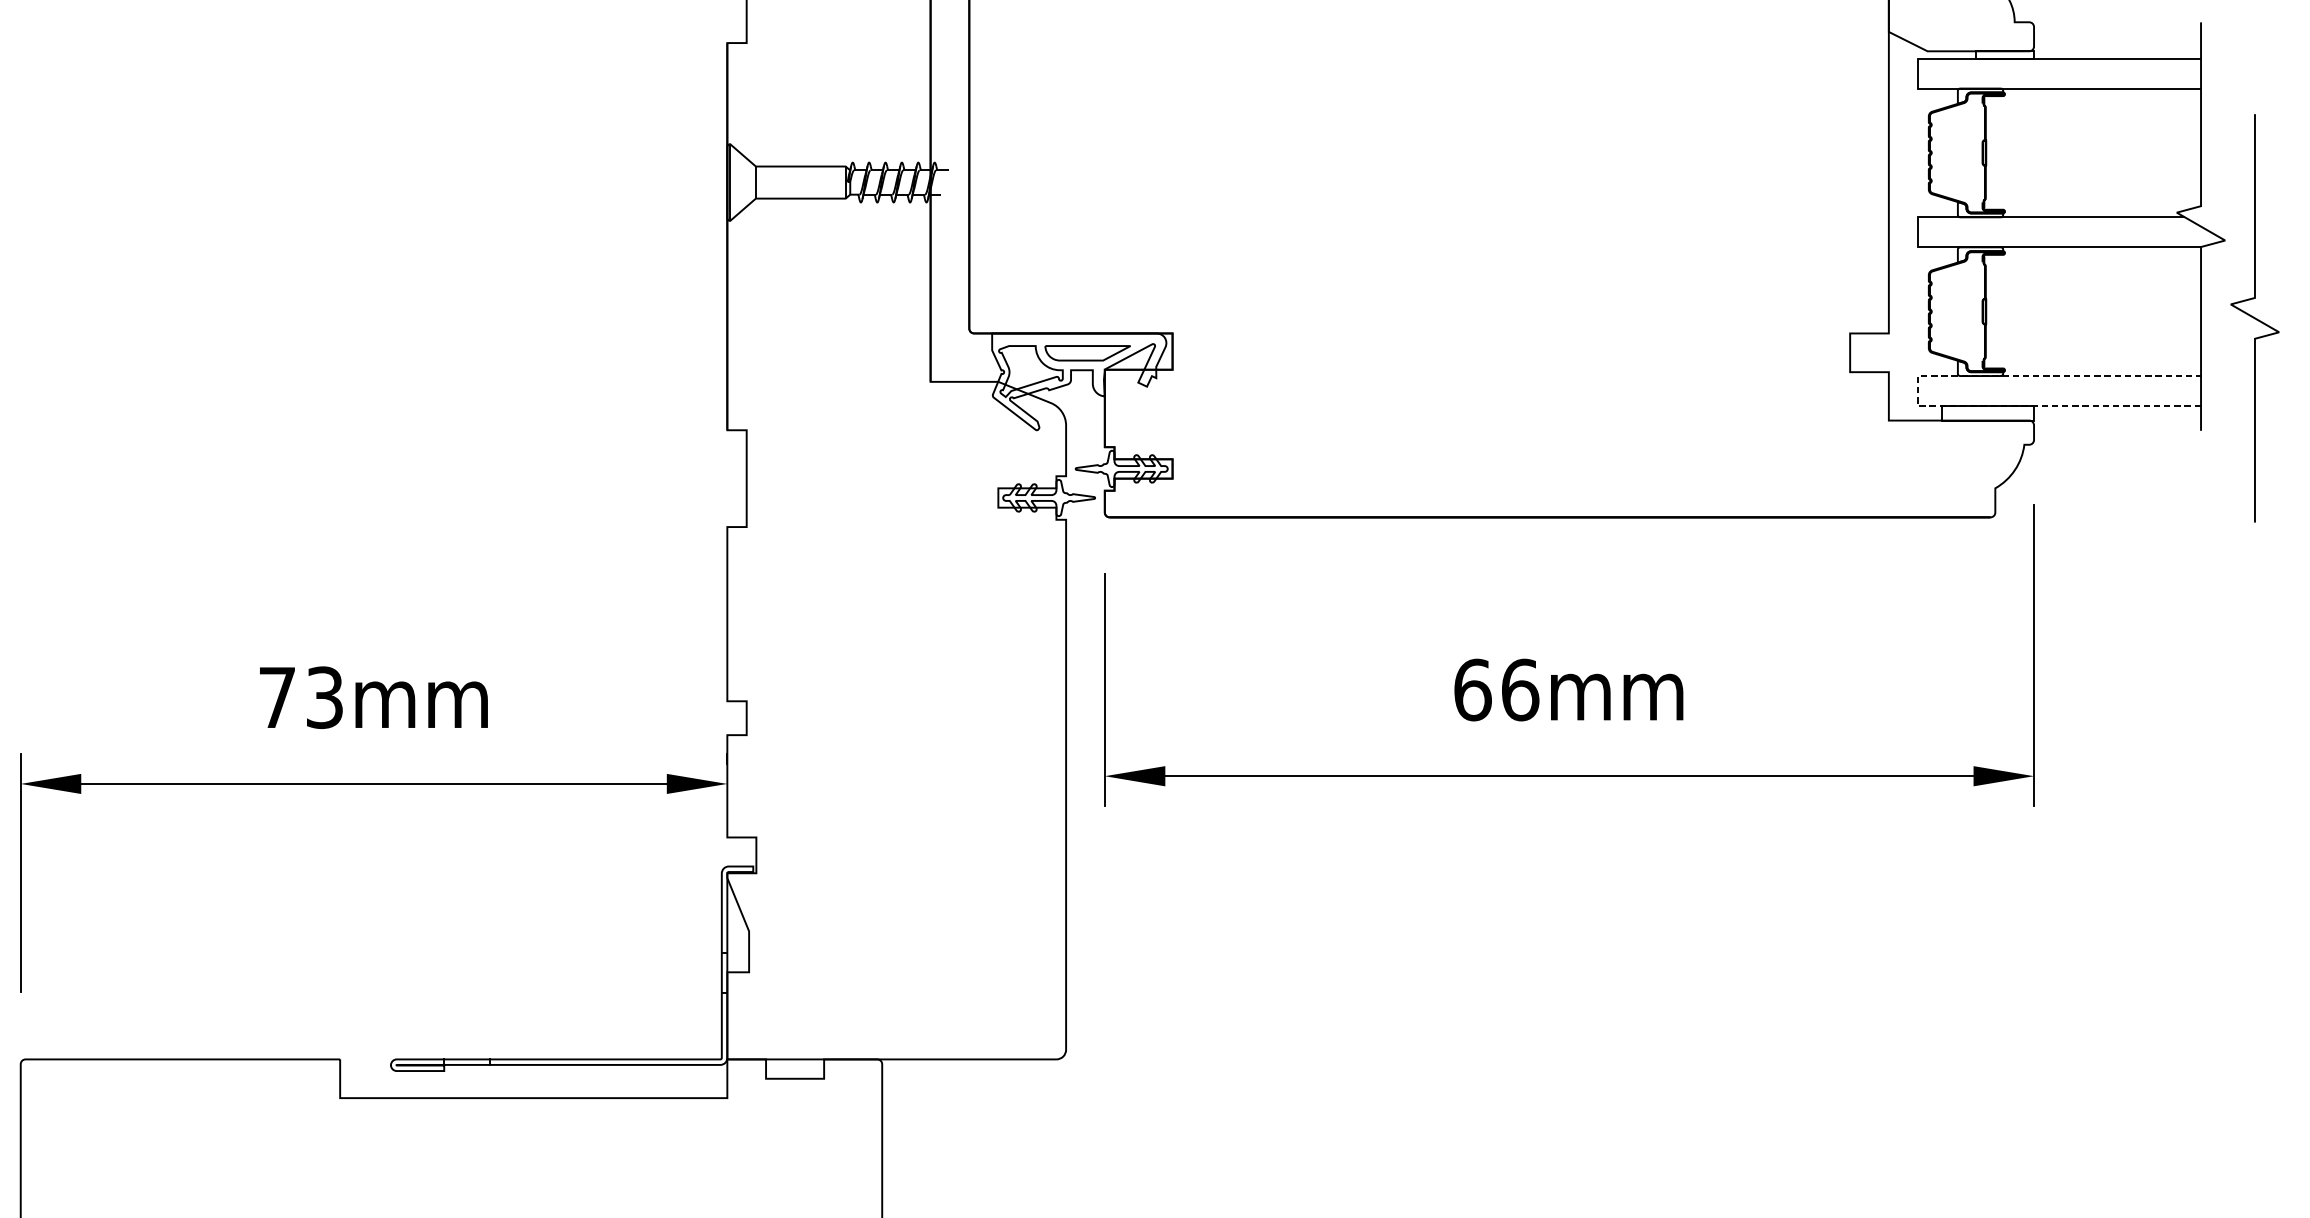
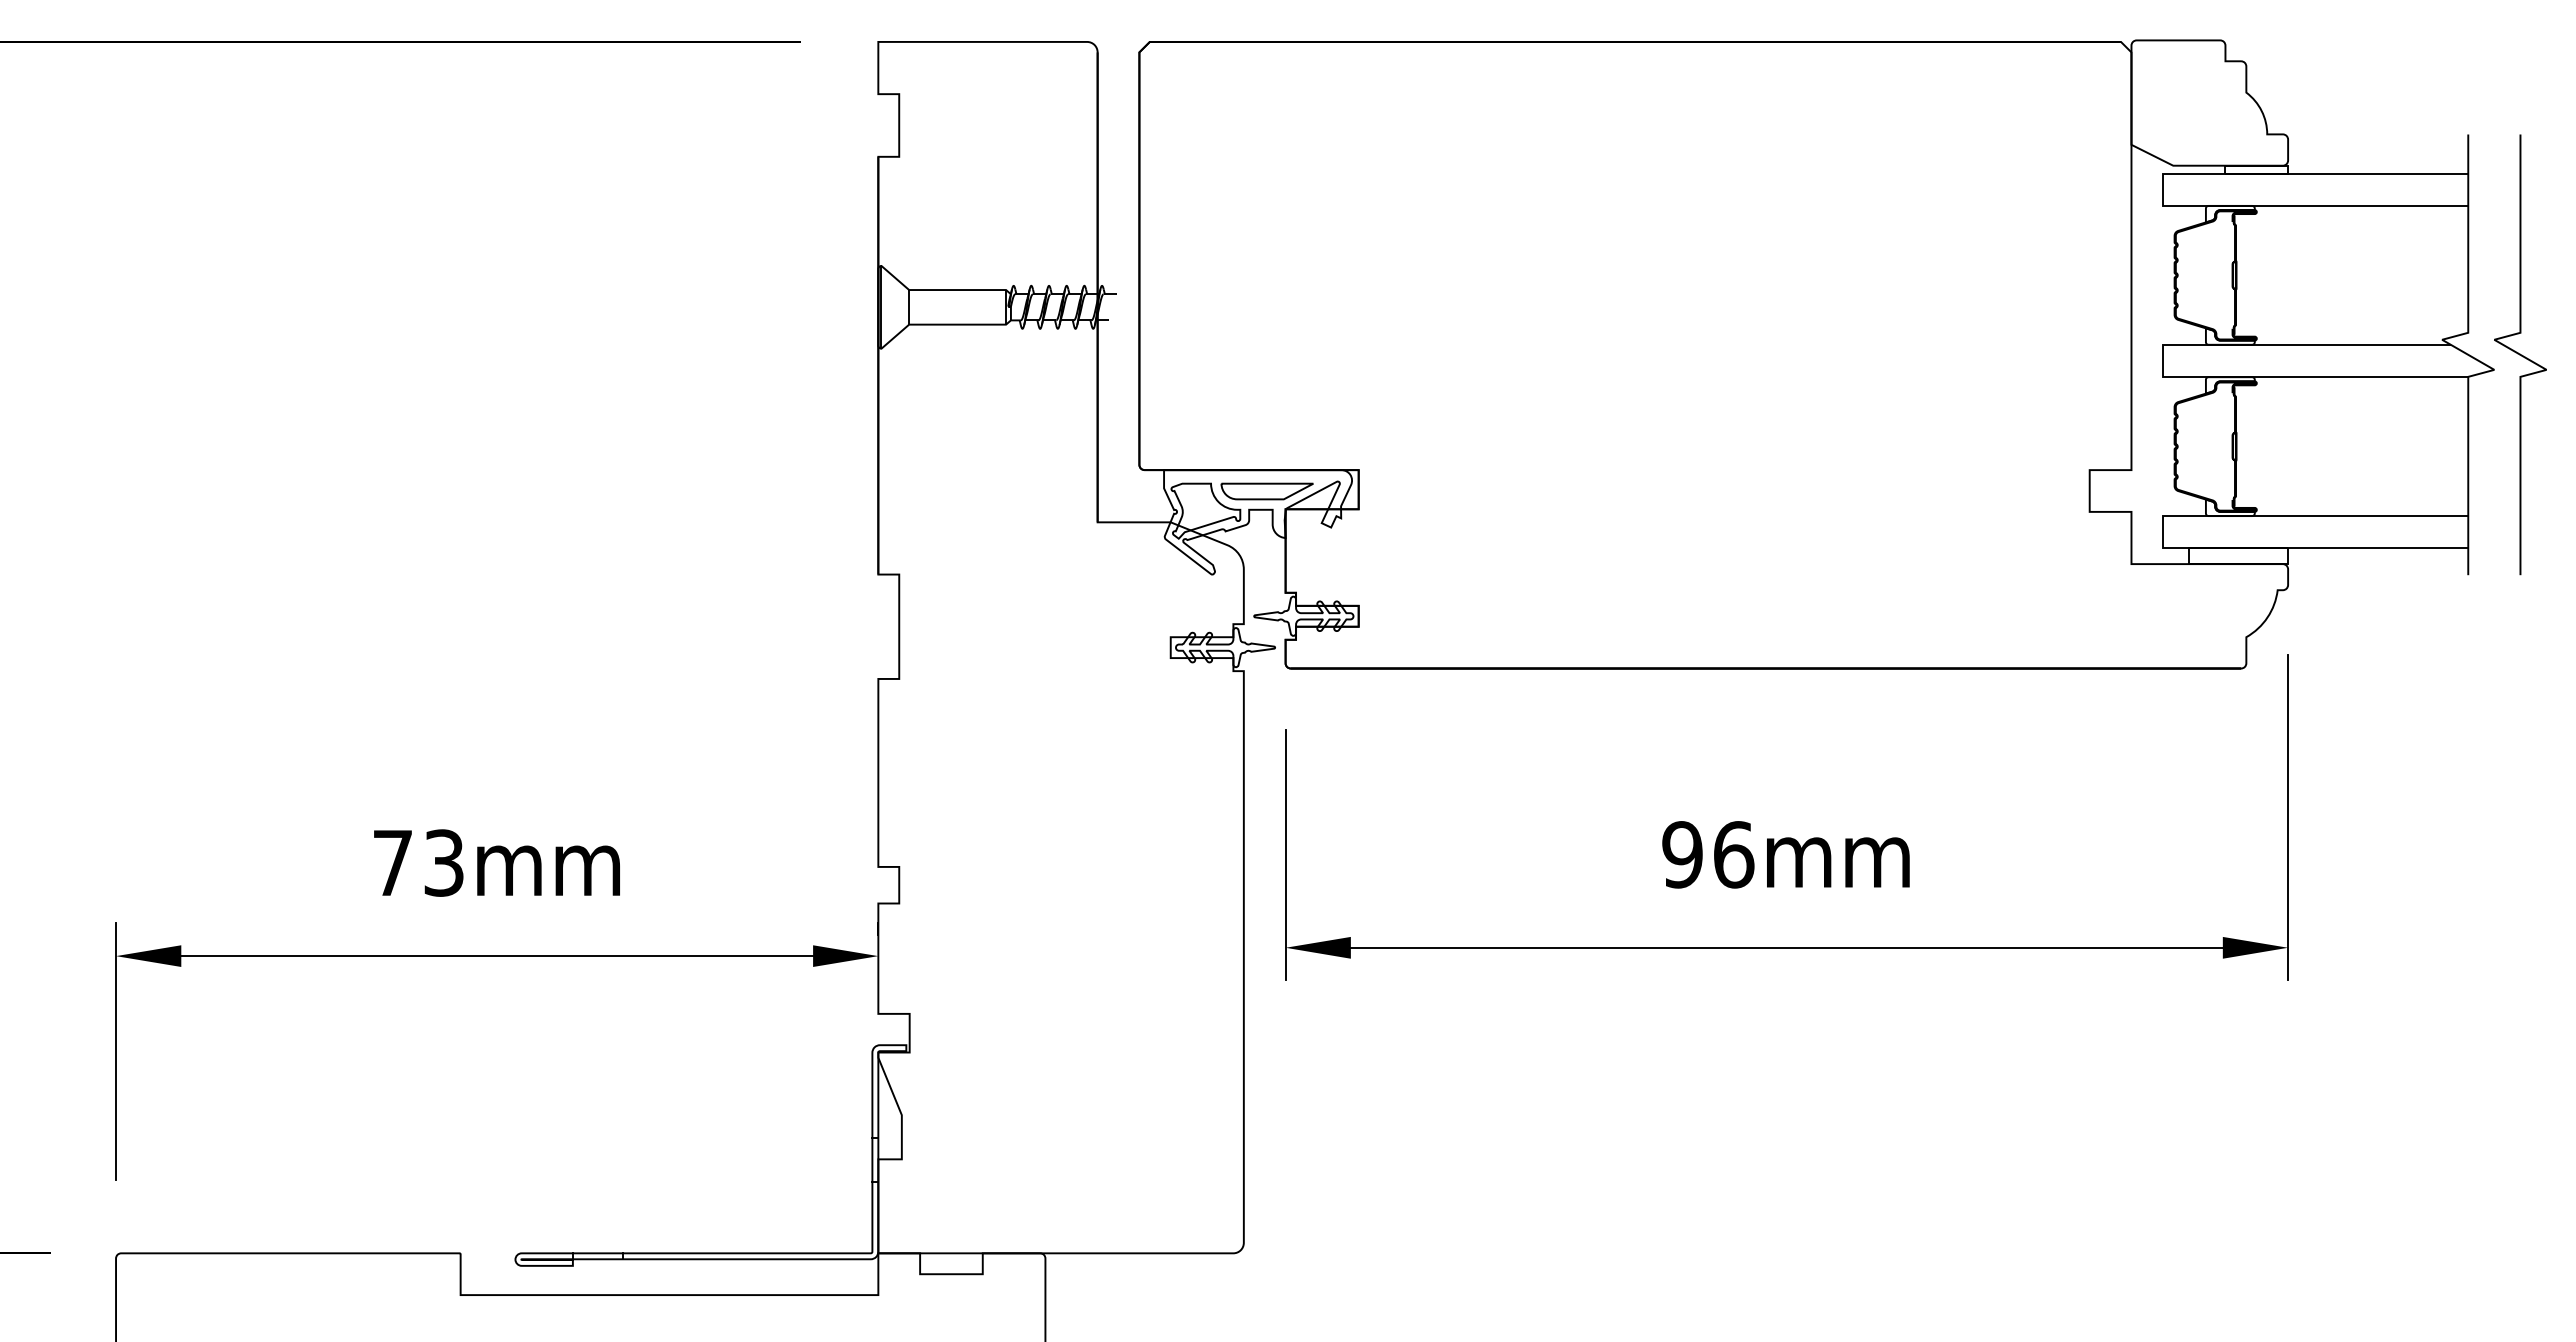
curve: (2255, 318) -> (2520, 354), moved
line: (1917, 390) -> (2162, 531), dashed -> solid
text: (1472, 689) -> (1682, 854), 66mm -> 96mm

